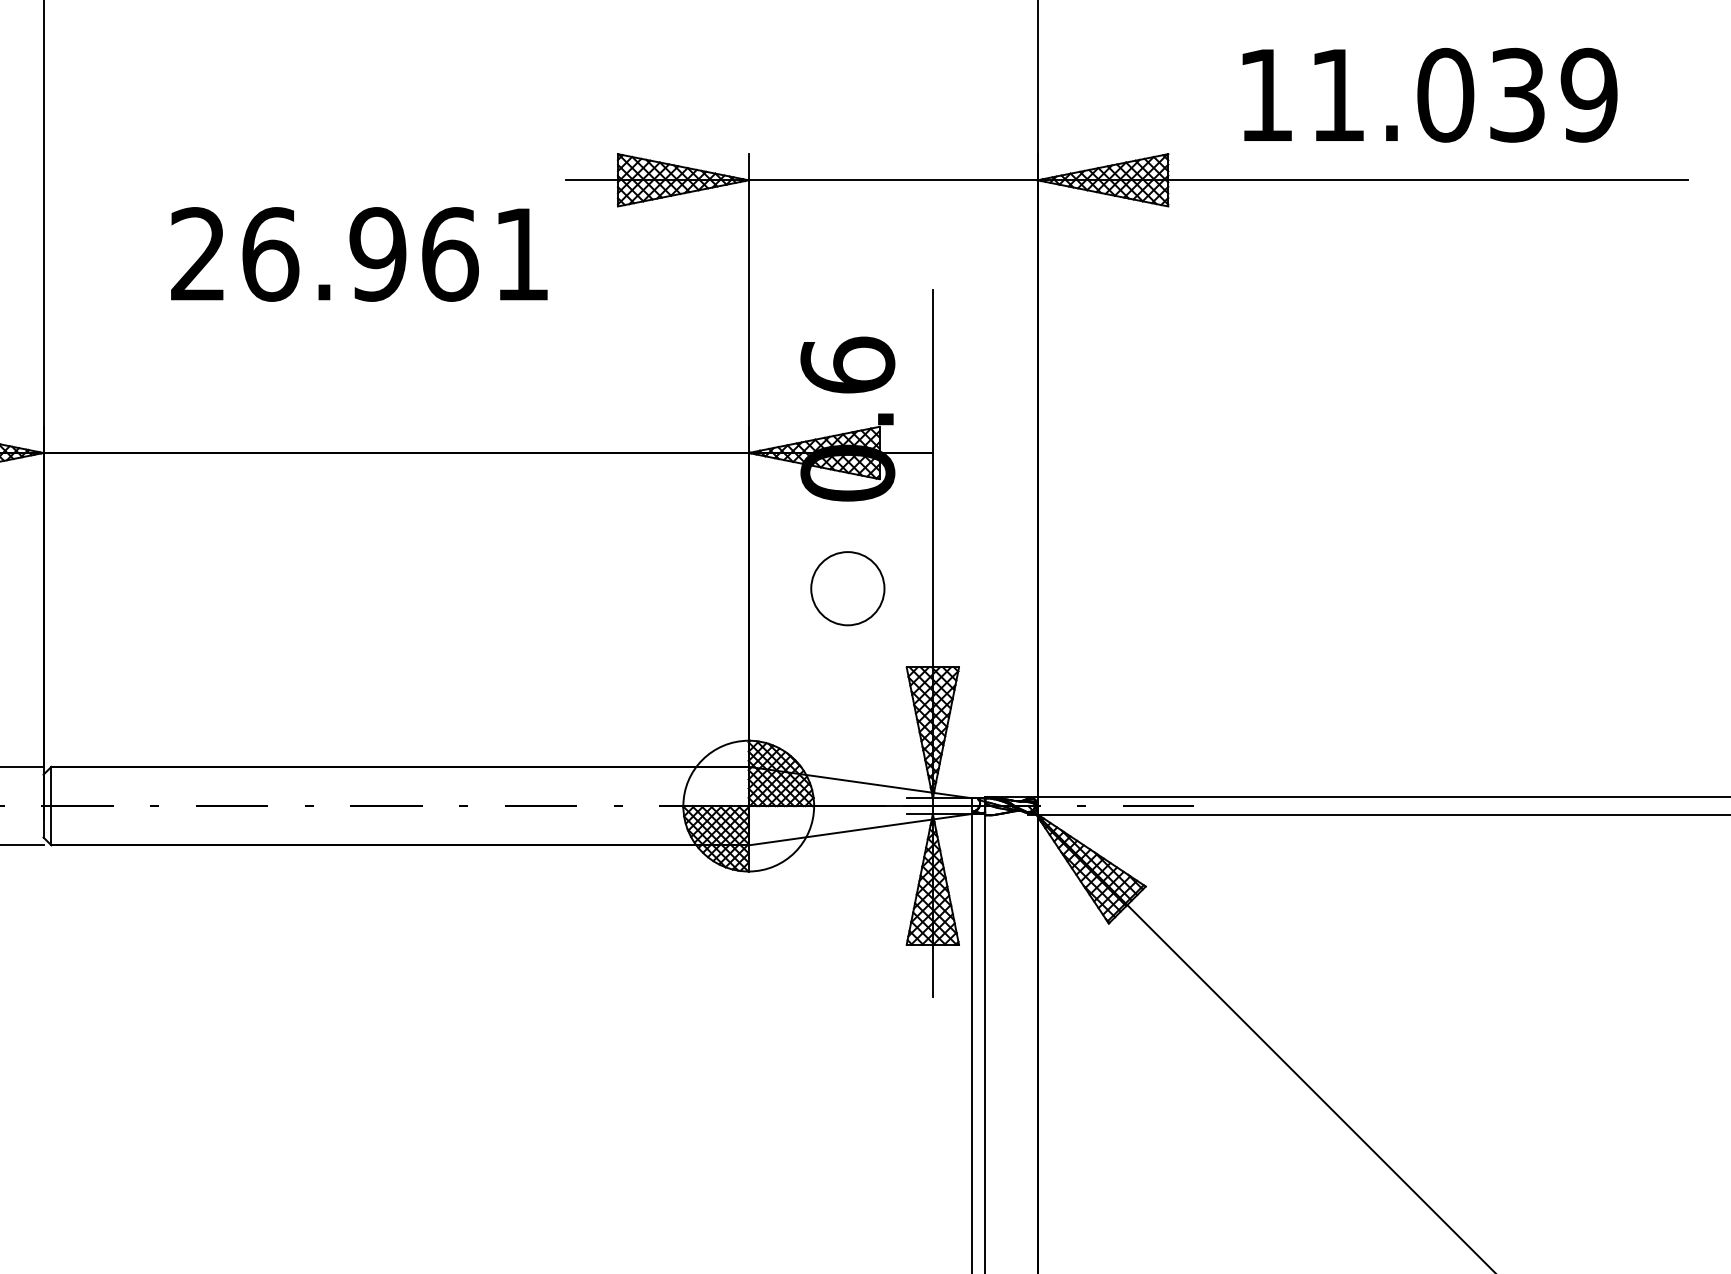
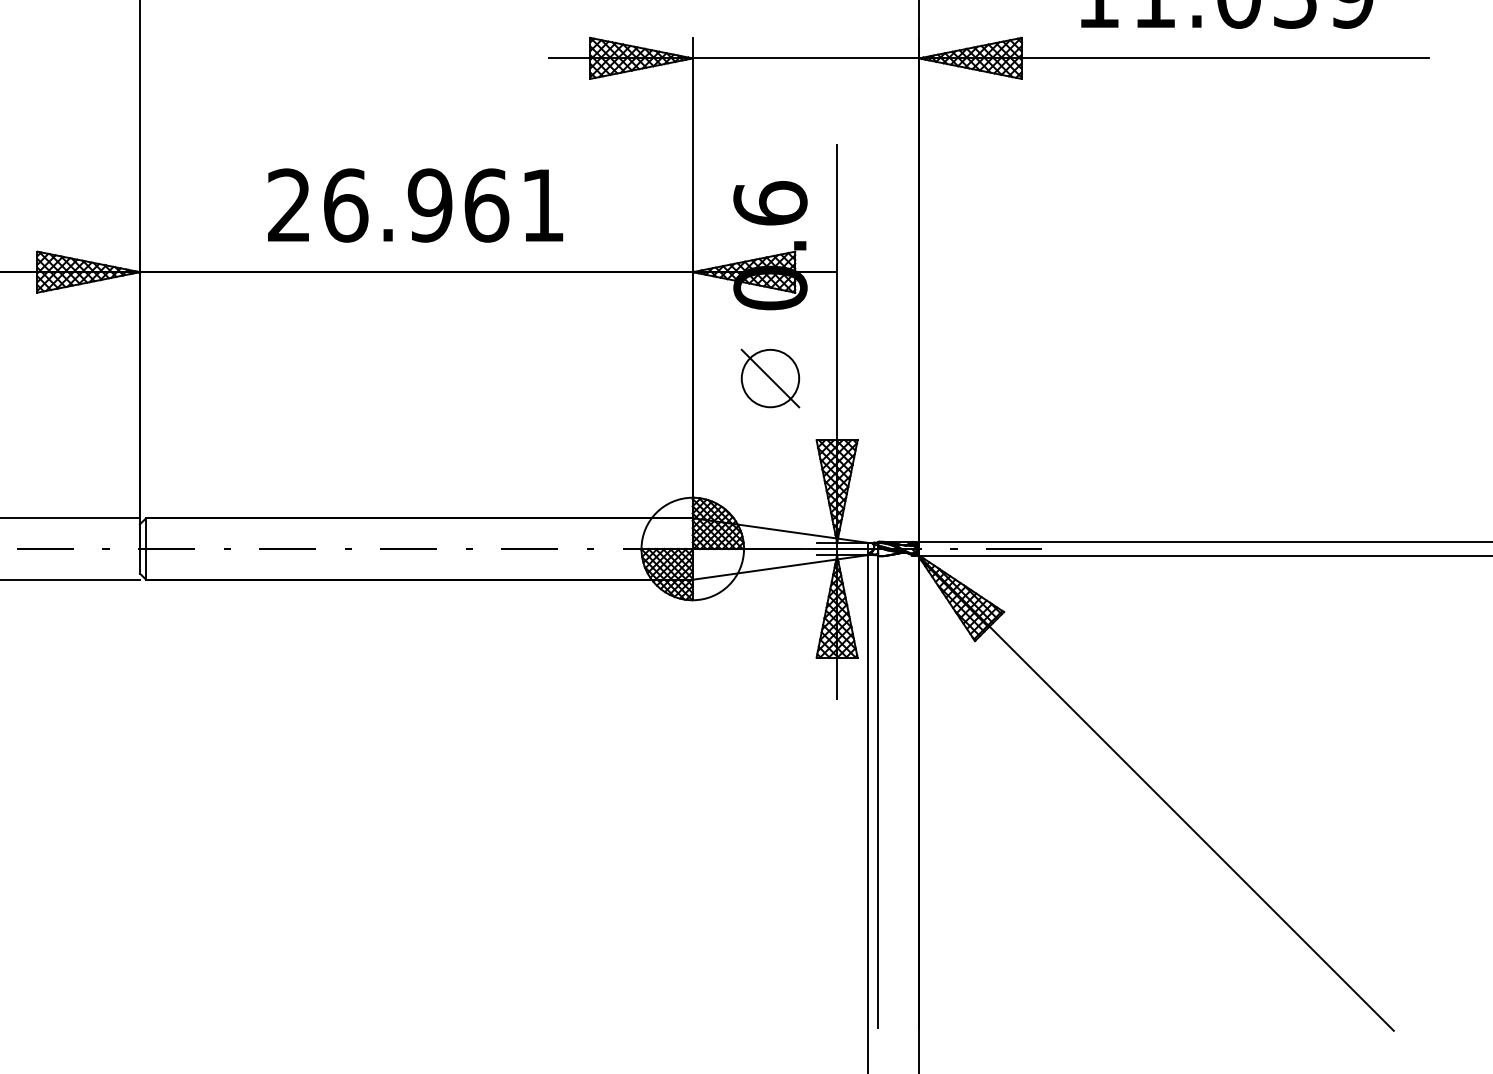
text: (359, 254) -> (415, 205), moved
line: (847, 588) -> (770, 378), added

